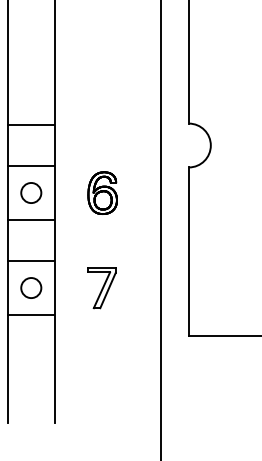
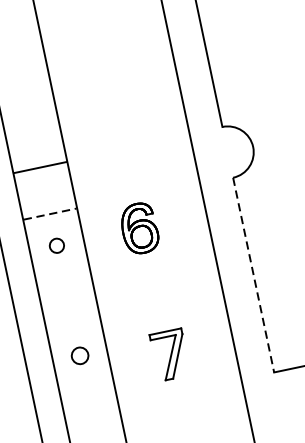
line: (31, 165) -> (50, 213), solid -> dashed
circle: (31, 192) -> (56, 245), size x0.6
line: (31, 220) -> (63, 277), removed
line: (188, 252) -> (253, 276), solid -> dashed
line: (31, 260) -> (73, 323), removed
circle: (31, 287) -> (80, 355), size x0.7
part: (101, 288) -> (169, 355), moved
line: (31, 315) -> (86, 387), removed

